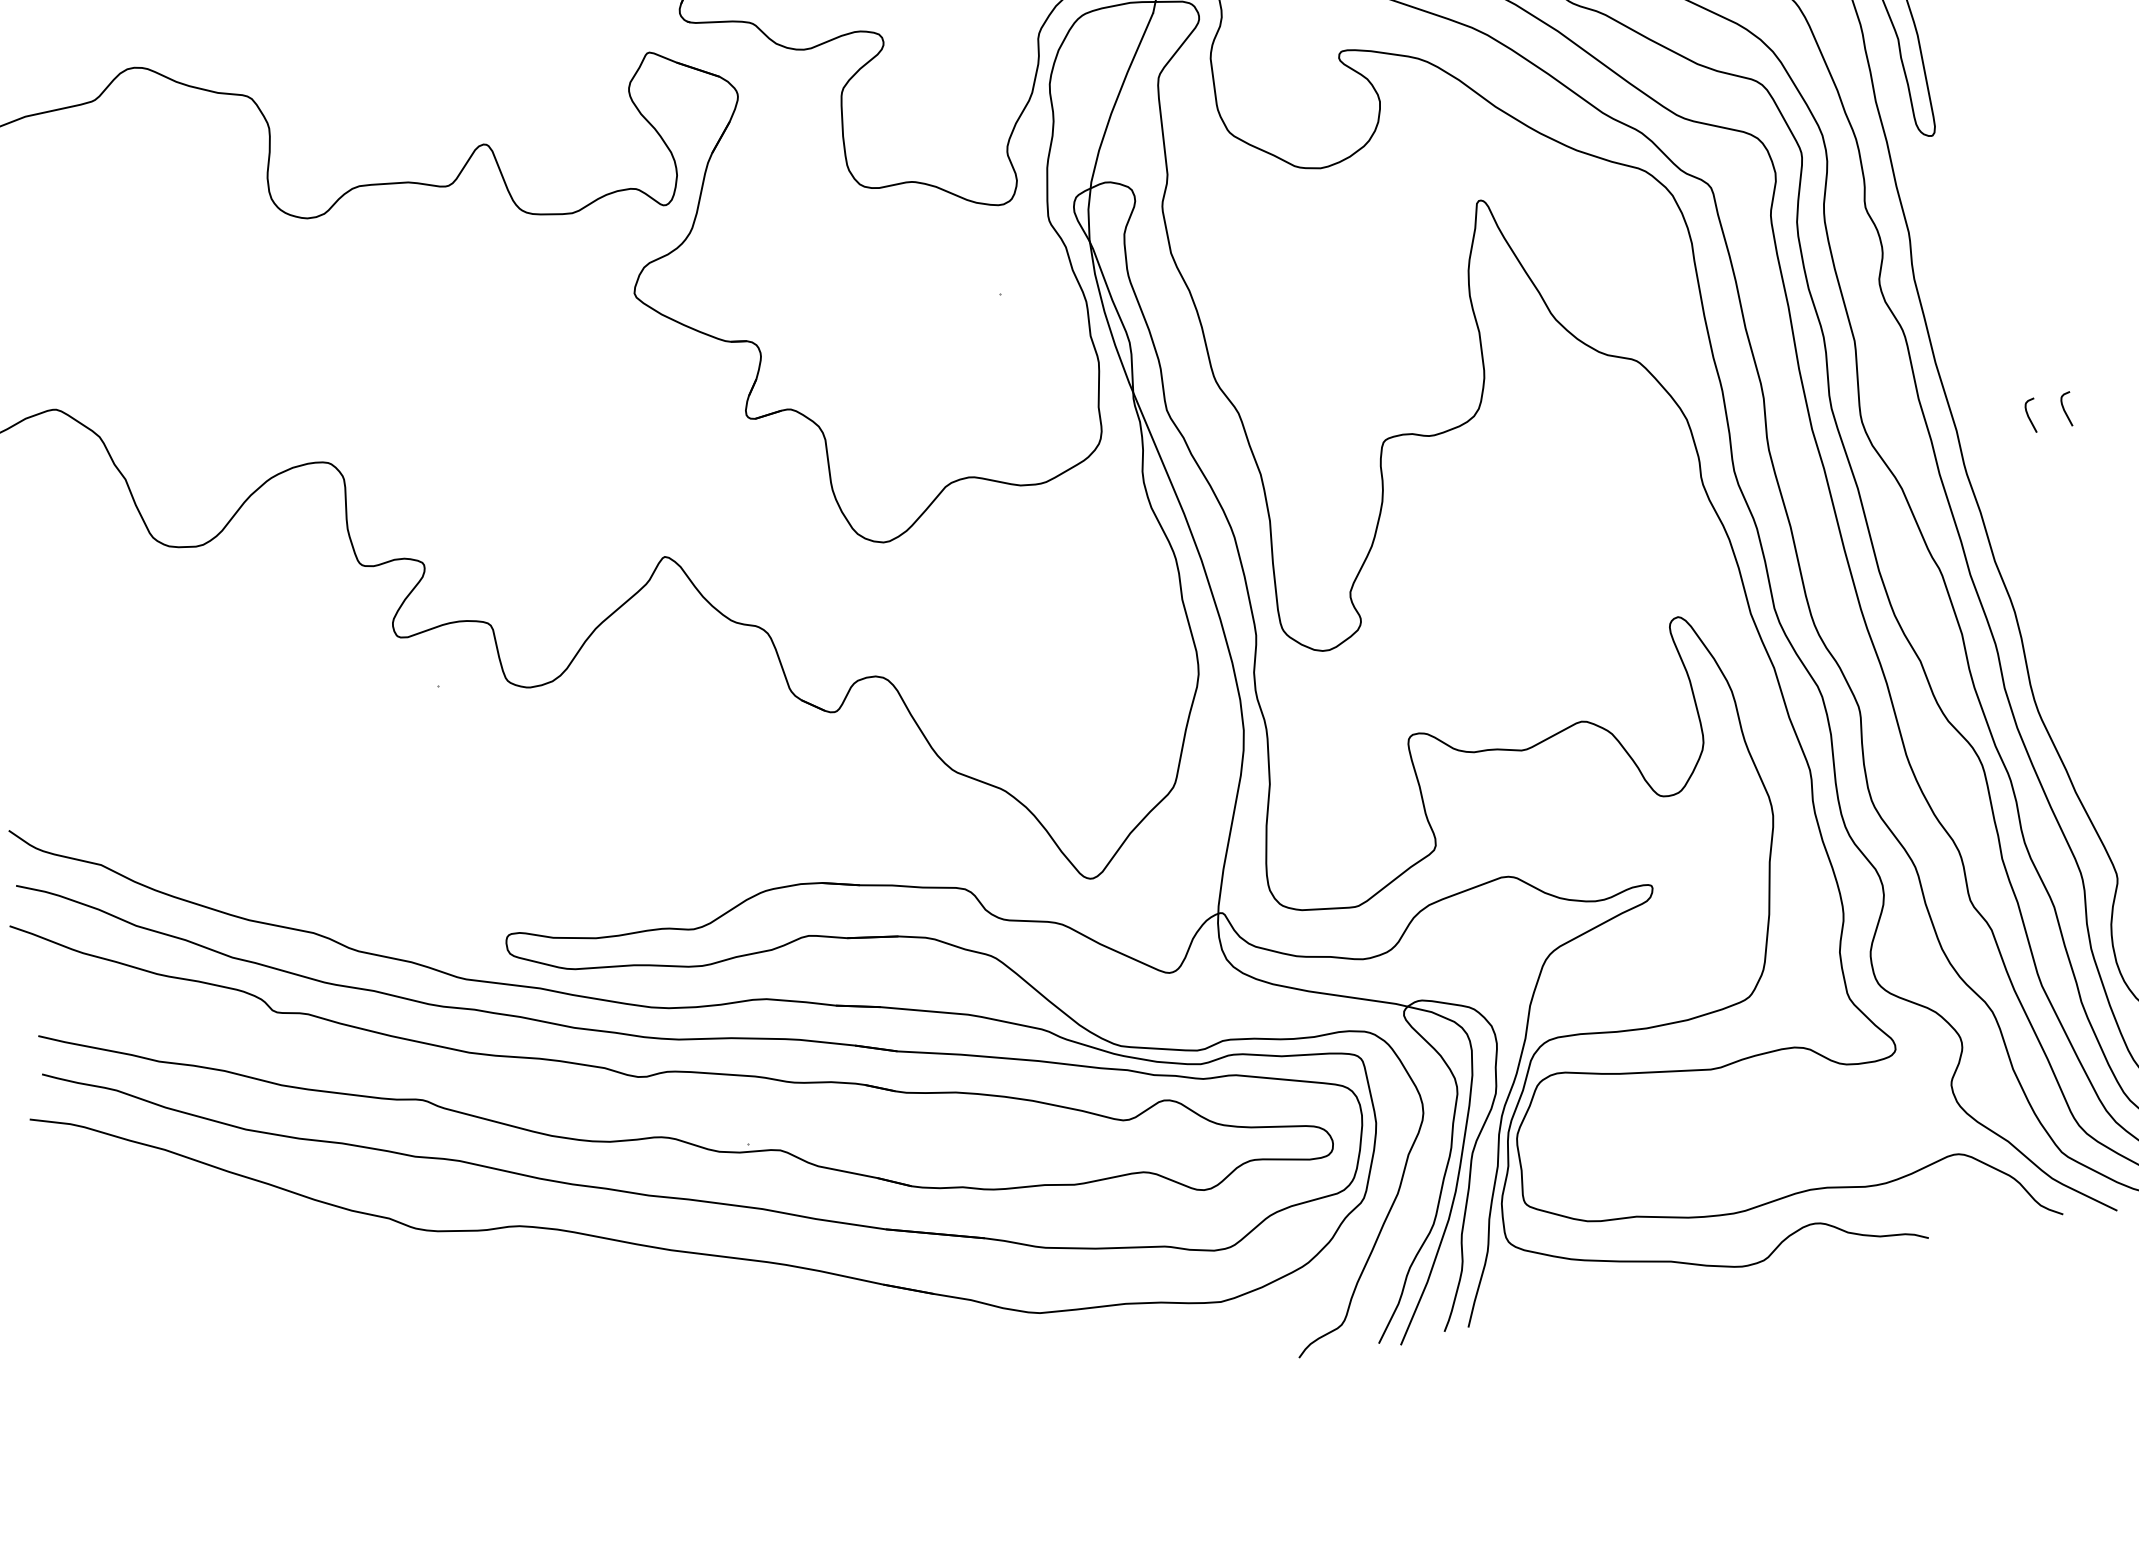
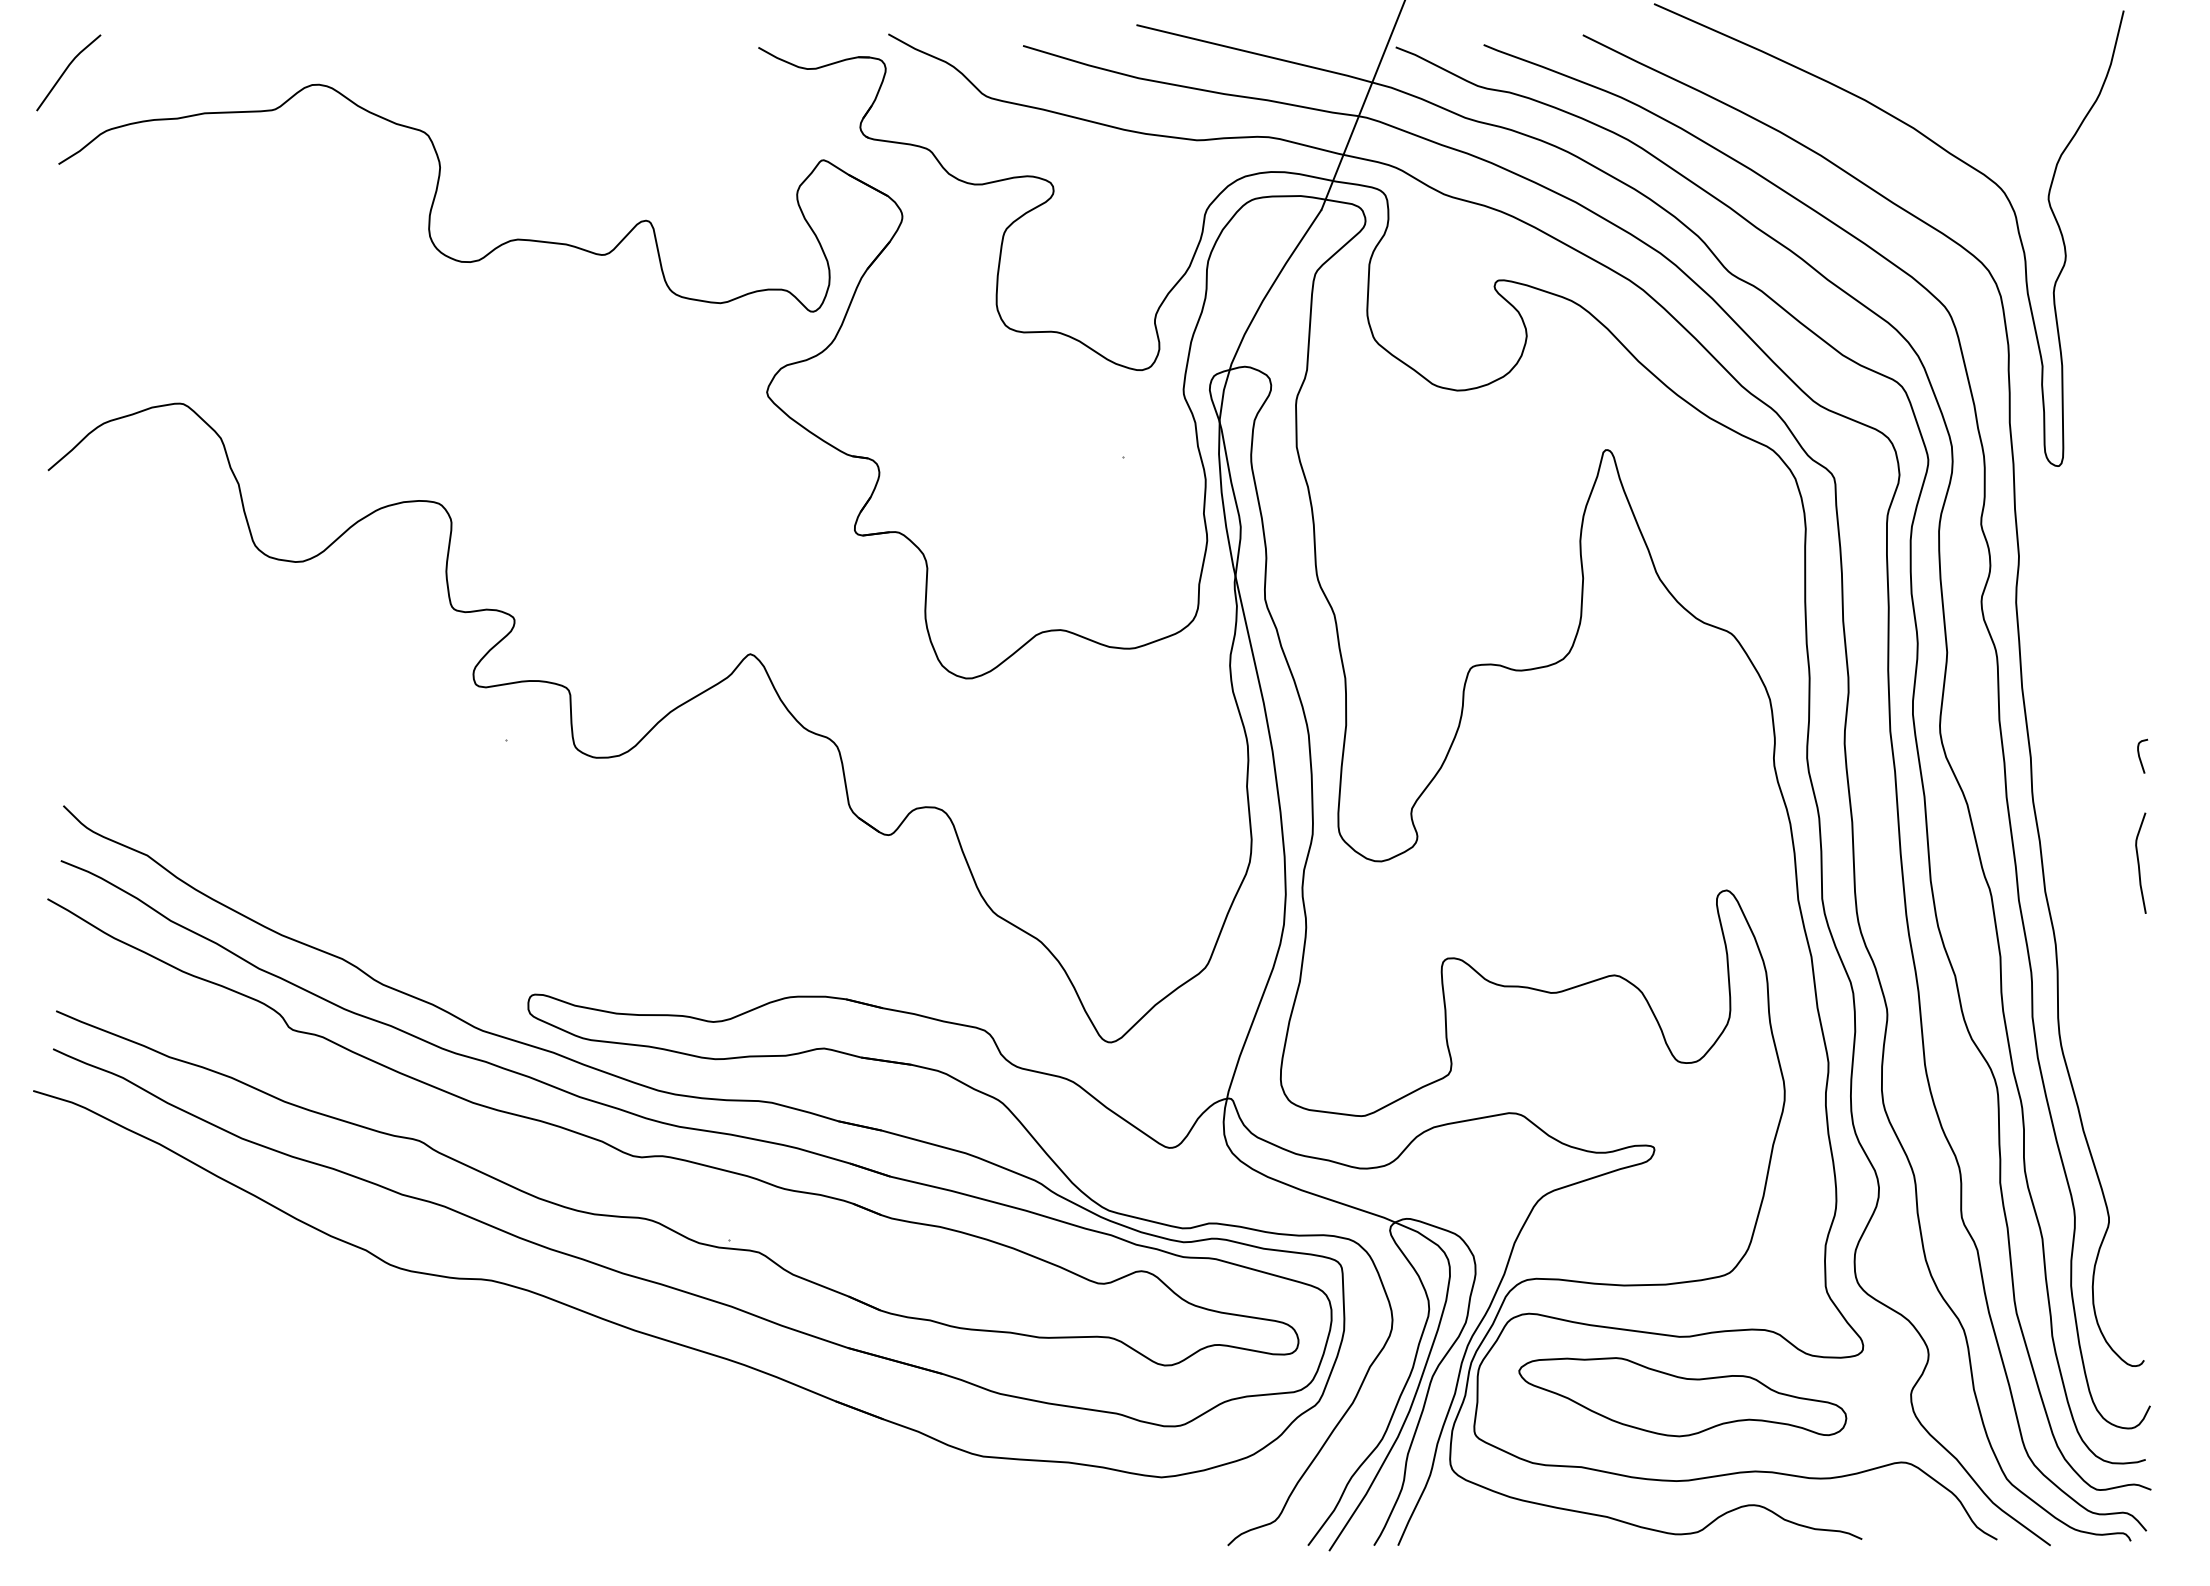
curve: (2029, 416) -> (2104, 756), removed
curve: (2083, 515) -> (2139, 862), added
part: (1724, 1129) -> (1682, 1397), added

